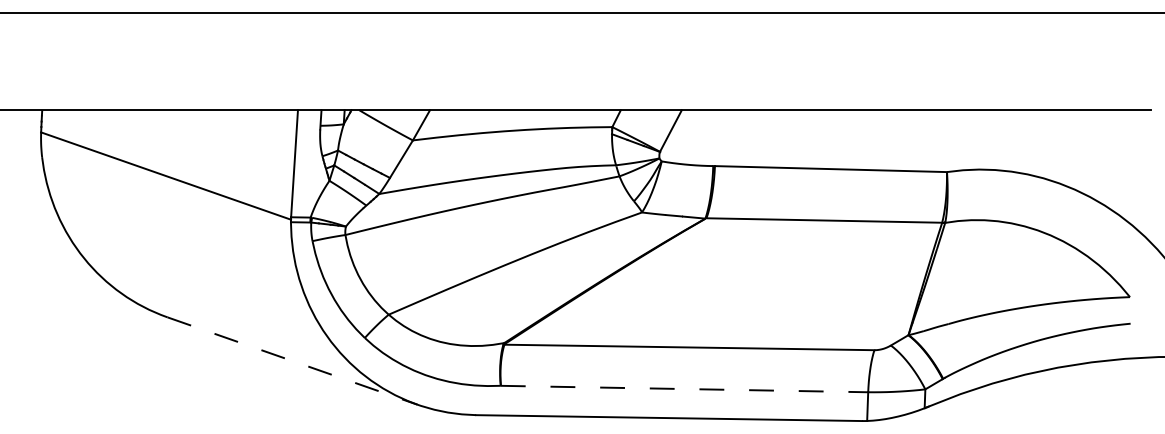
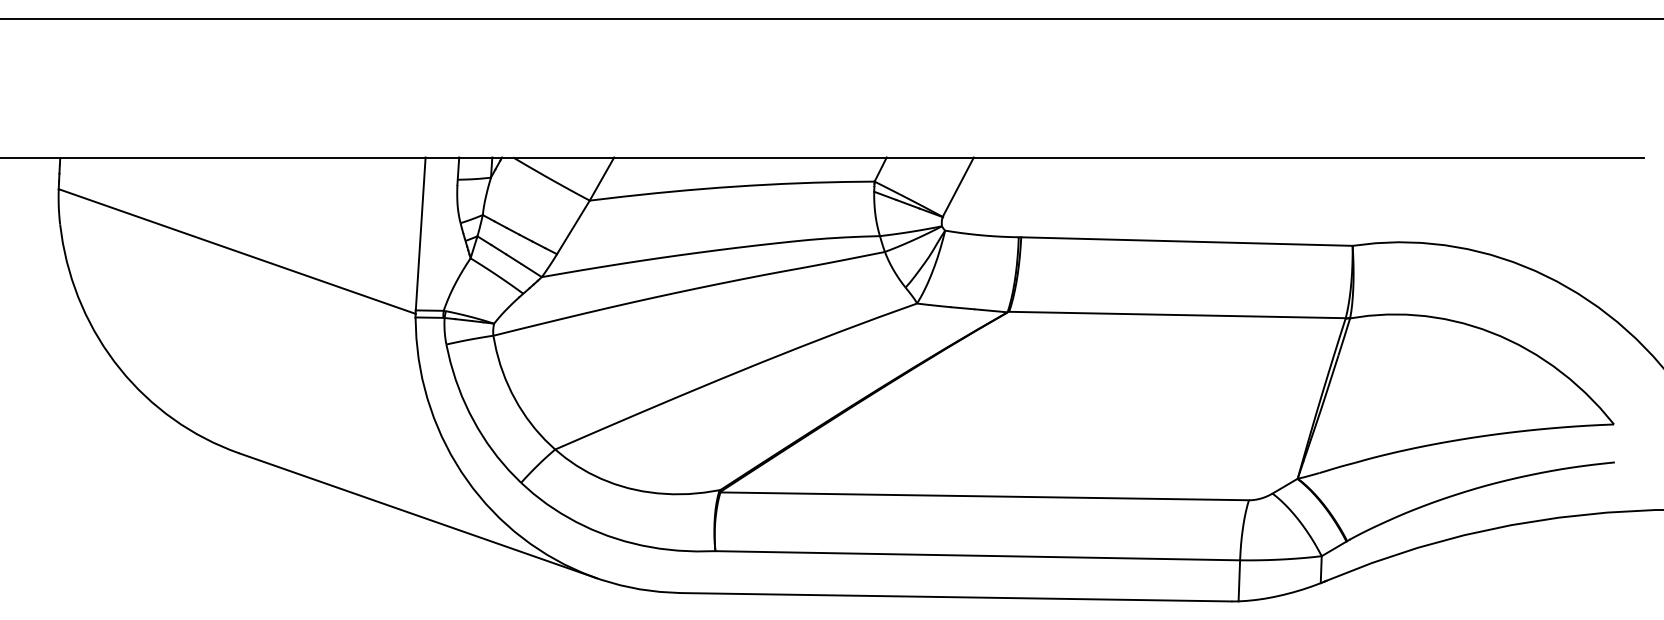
line: (293, 360) -> (418, 515), dashed -> solid
line: (685, 388) -> (978, 555), dashed -> solid

